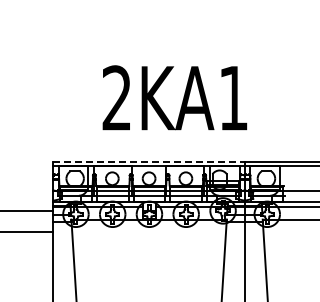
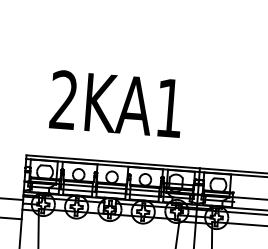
text: (174, 97) -> (116, 103), moved
line: (149, 161) -> (113, 161), dashed -> solid

